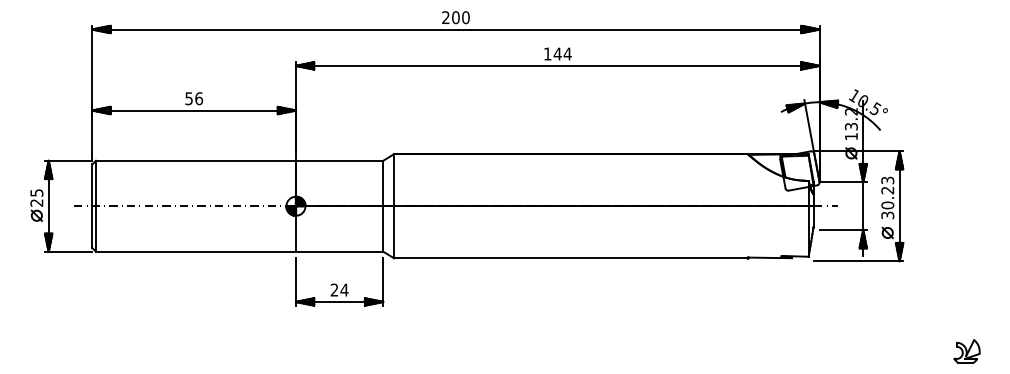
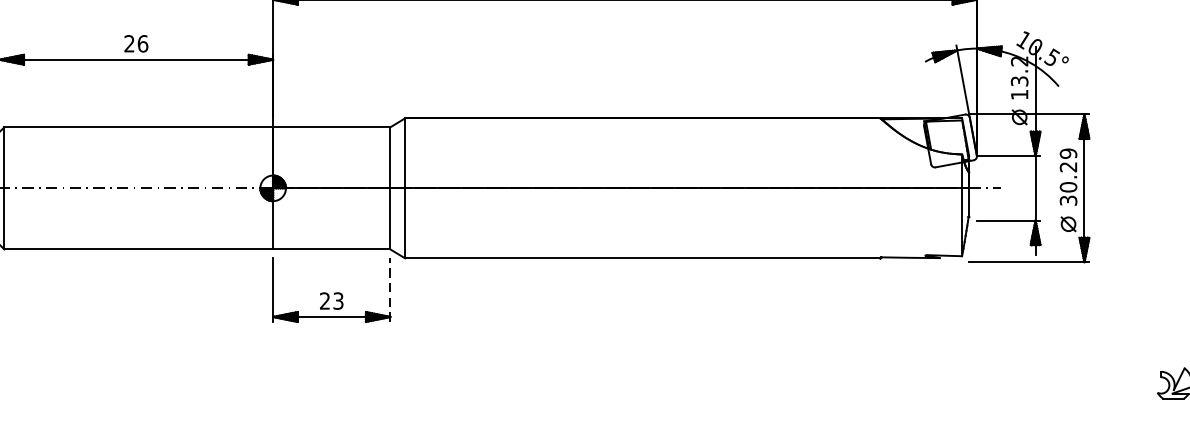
text: (188, 98) -> (128, 43), 56 -> 26
text: (887, 180) -> (1068, 153), 30.23 -> 30.29
line: (383, 281) -> (390, 289), solid -> dashed
text: (344, 289) -> (338, 300), 24 -> 23

